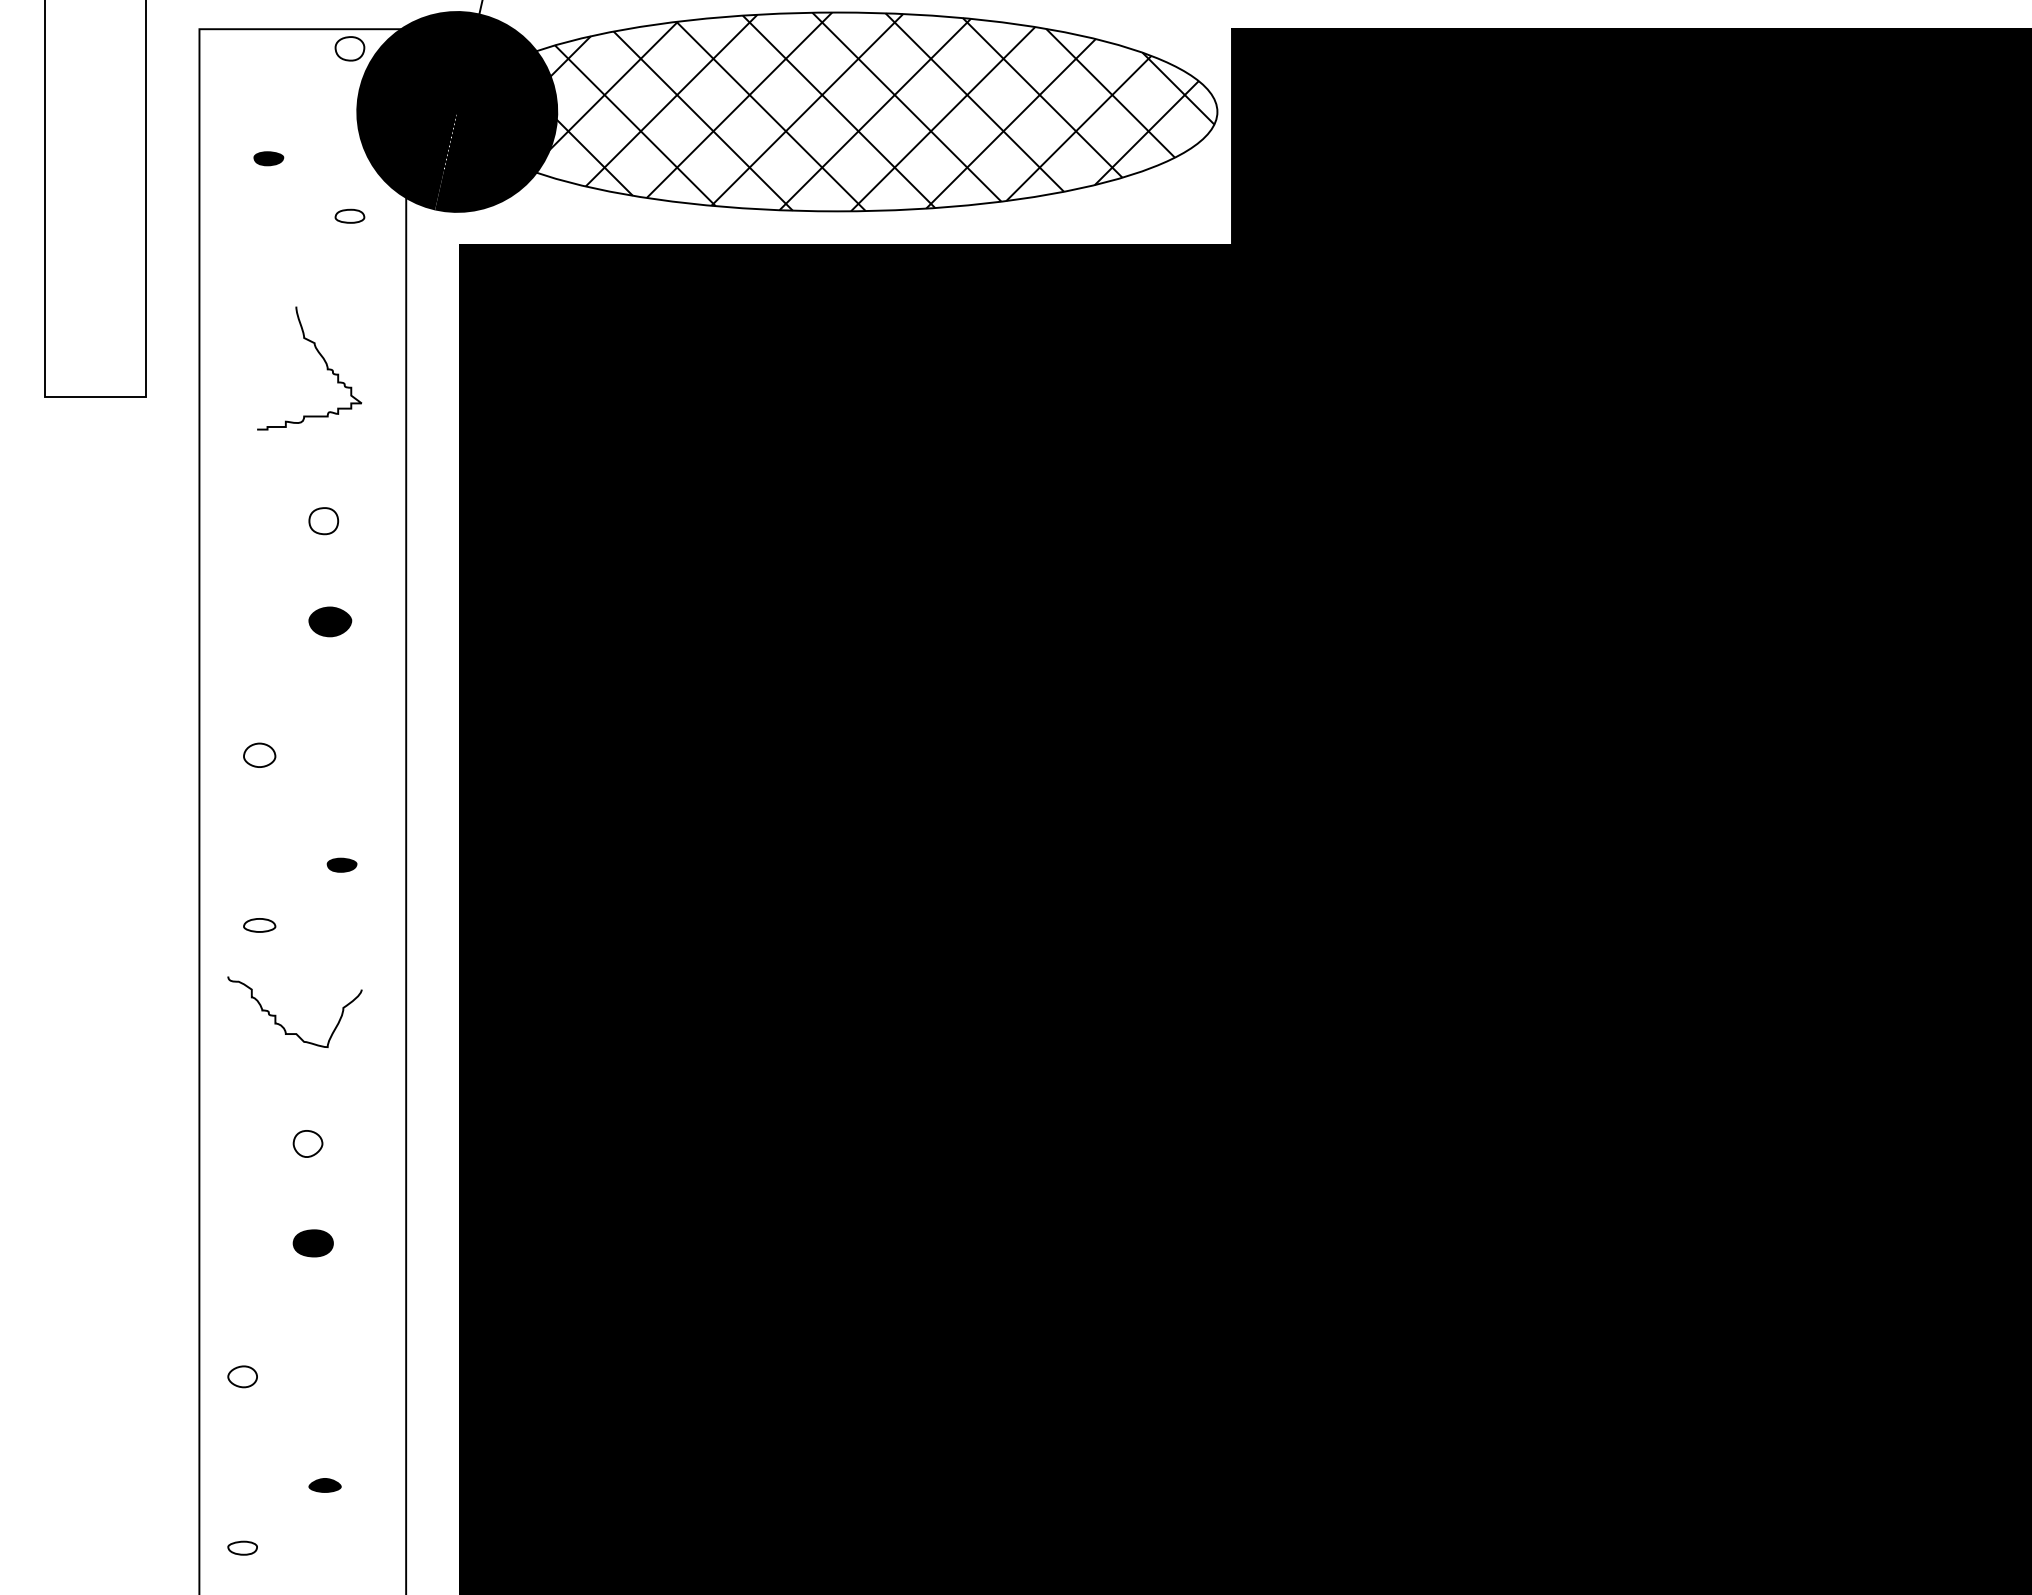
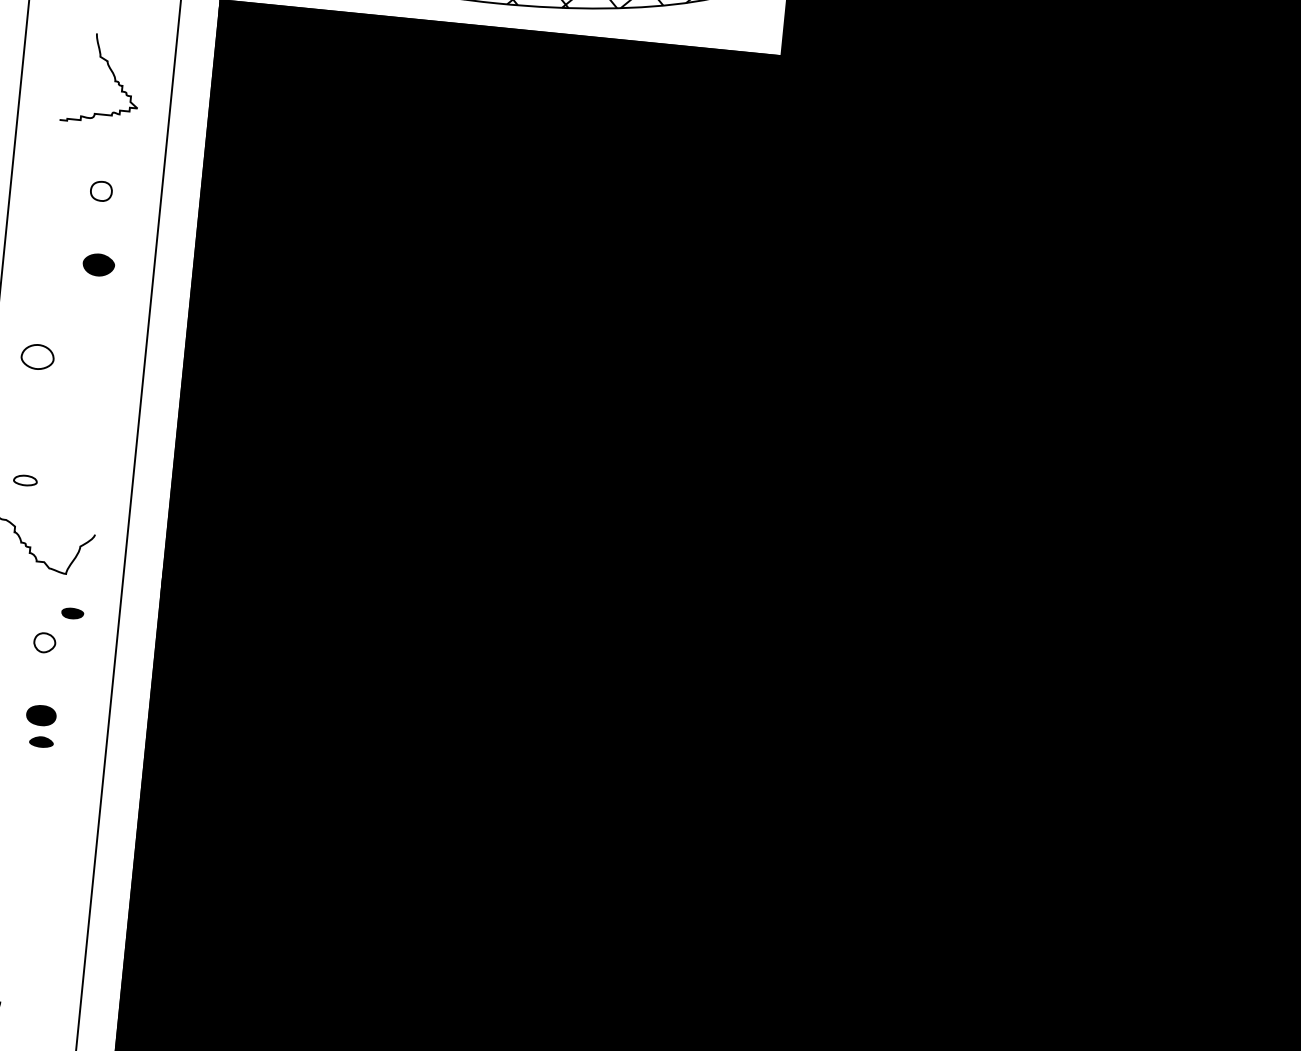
part: (259, 754) -> (37, 356), size x1.4
part: (341, 864) -> (72, 613), moved
part: (324, 1485) -> (41, 742), moved

